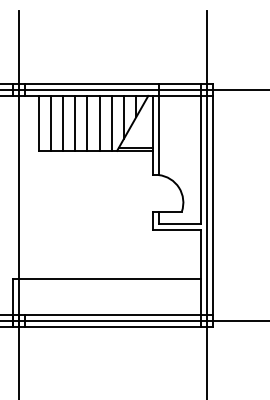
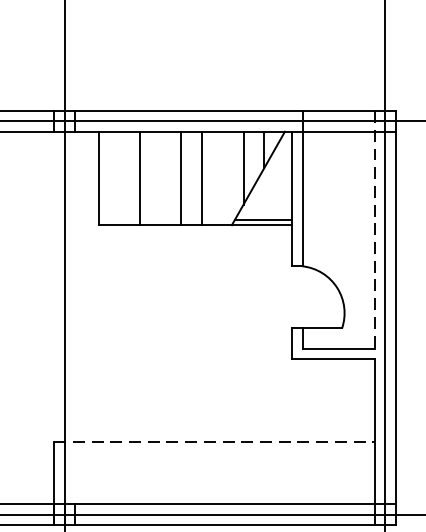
line: (50, 122) -> (118, 176), removed
line: (75, 122) -> (161, 176), removed
line: (111, 122) -> (222, 176), removed
line: (201, 153) -> (375, 229), solid -> dashed
line: (107, 278) -> (215, 442), solid -> dashed

